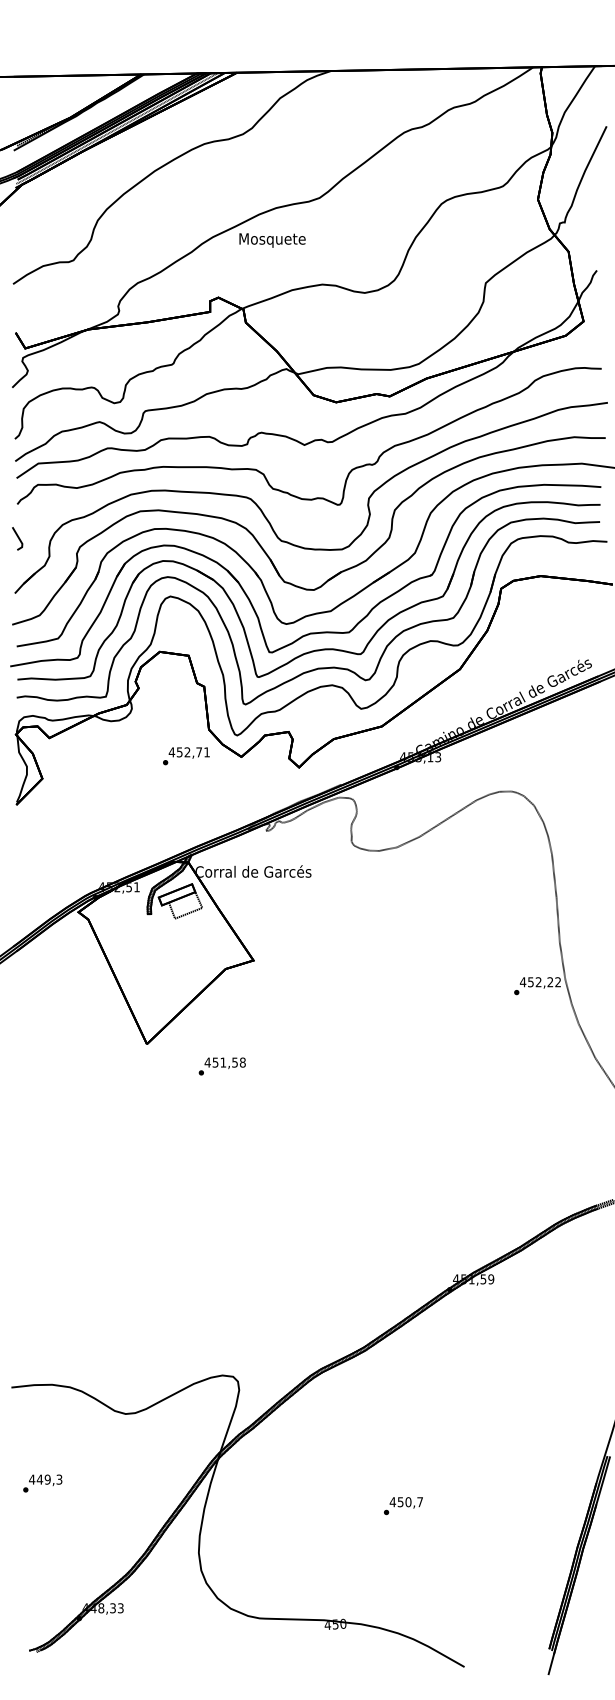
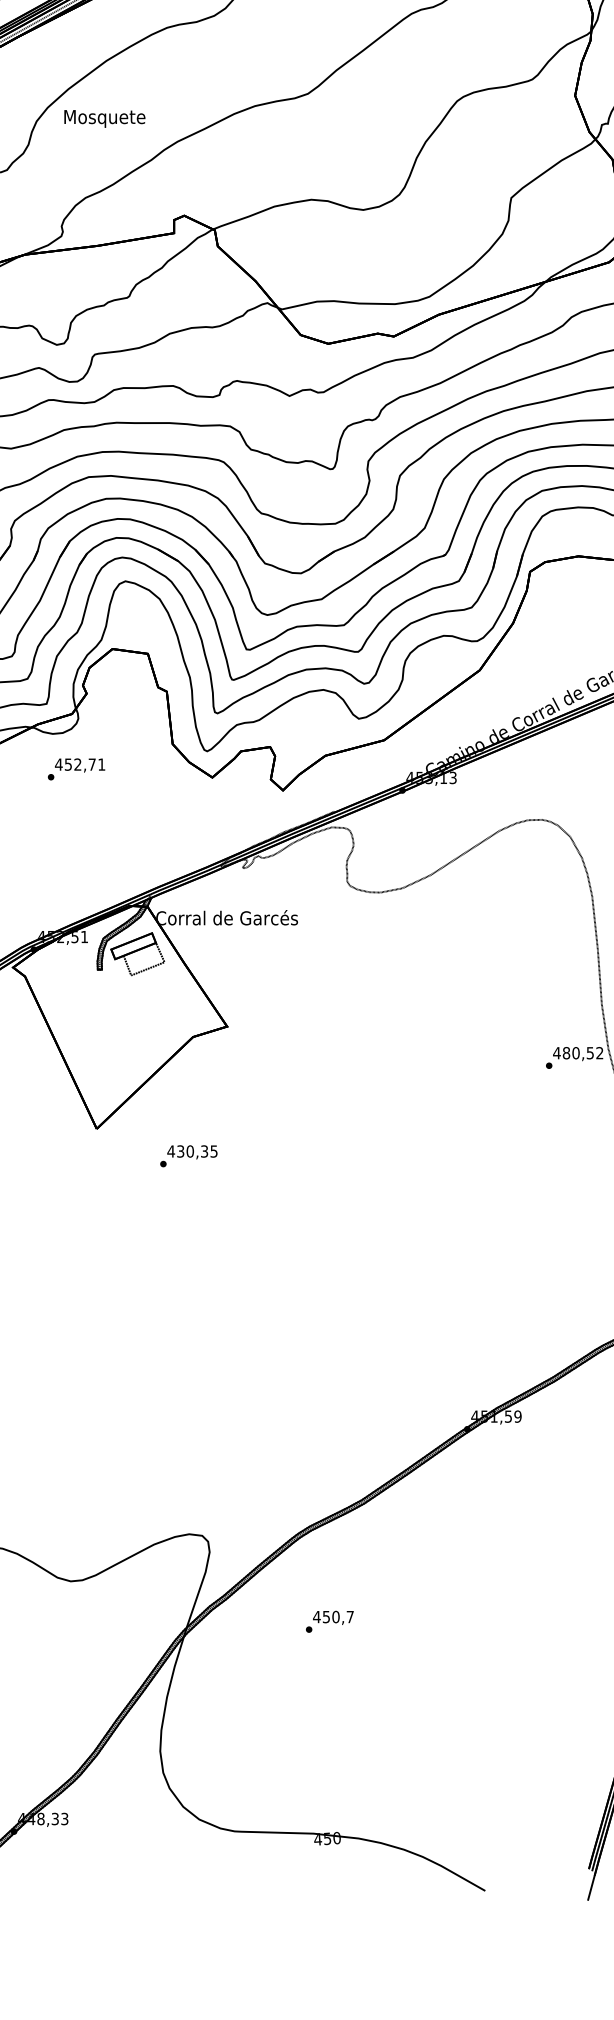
text: (272, 240) -> (104, 118), moved
text: (186, 756) -> (76, 769), moved
text: (540, 982) -> (578, 1053), 452,22 -> 480,52
text: (229, 1062) -> (197, 1151), 451,58 -> 430,35
text: (403, 1506) -> (329, 1622), moved

